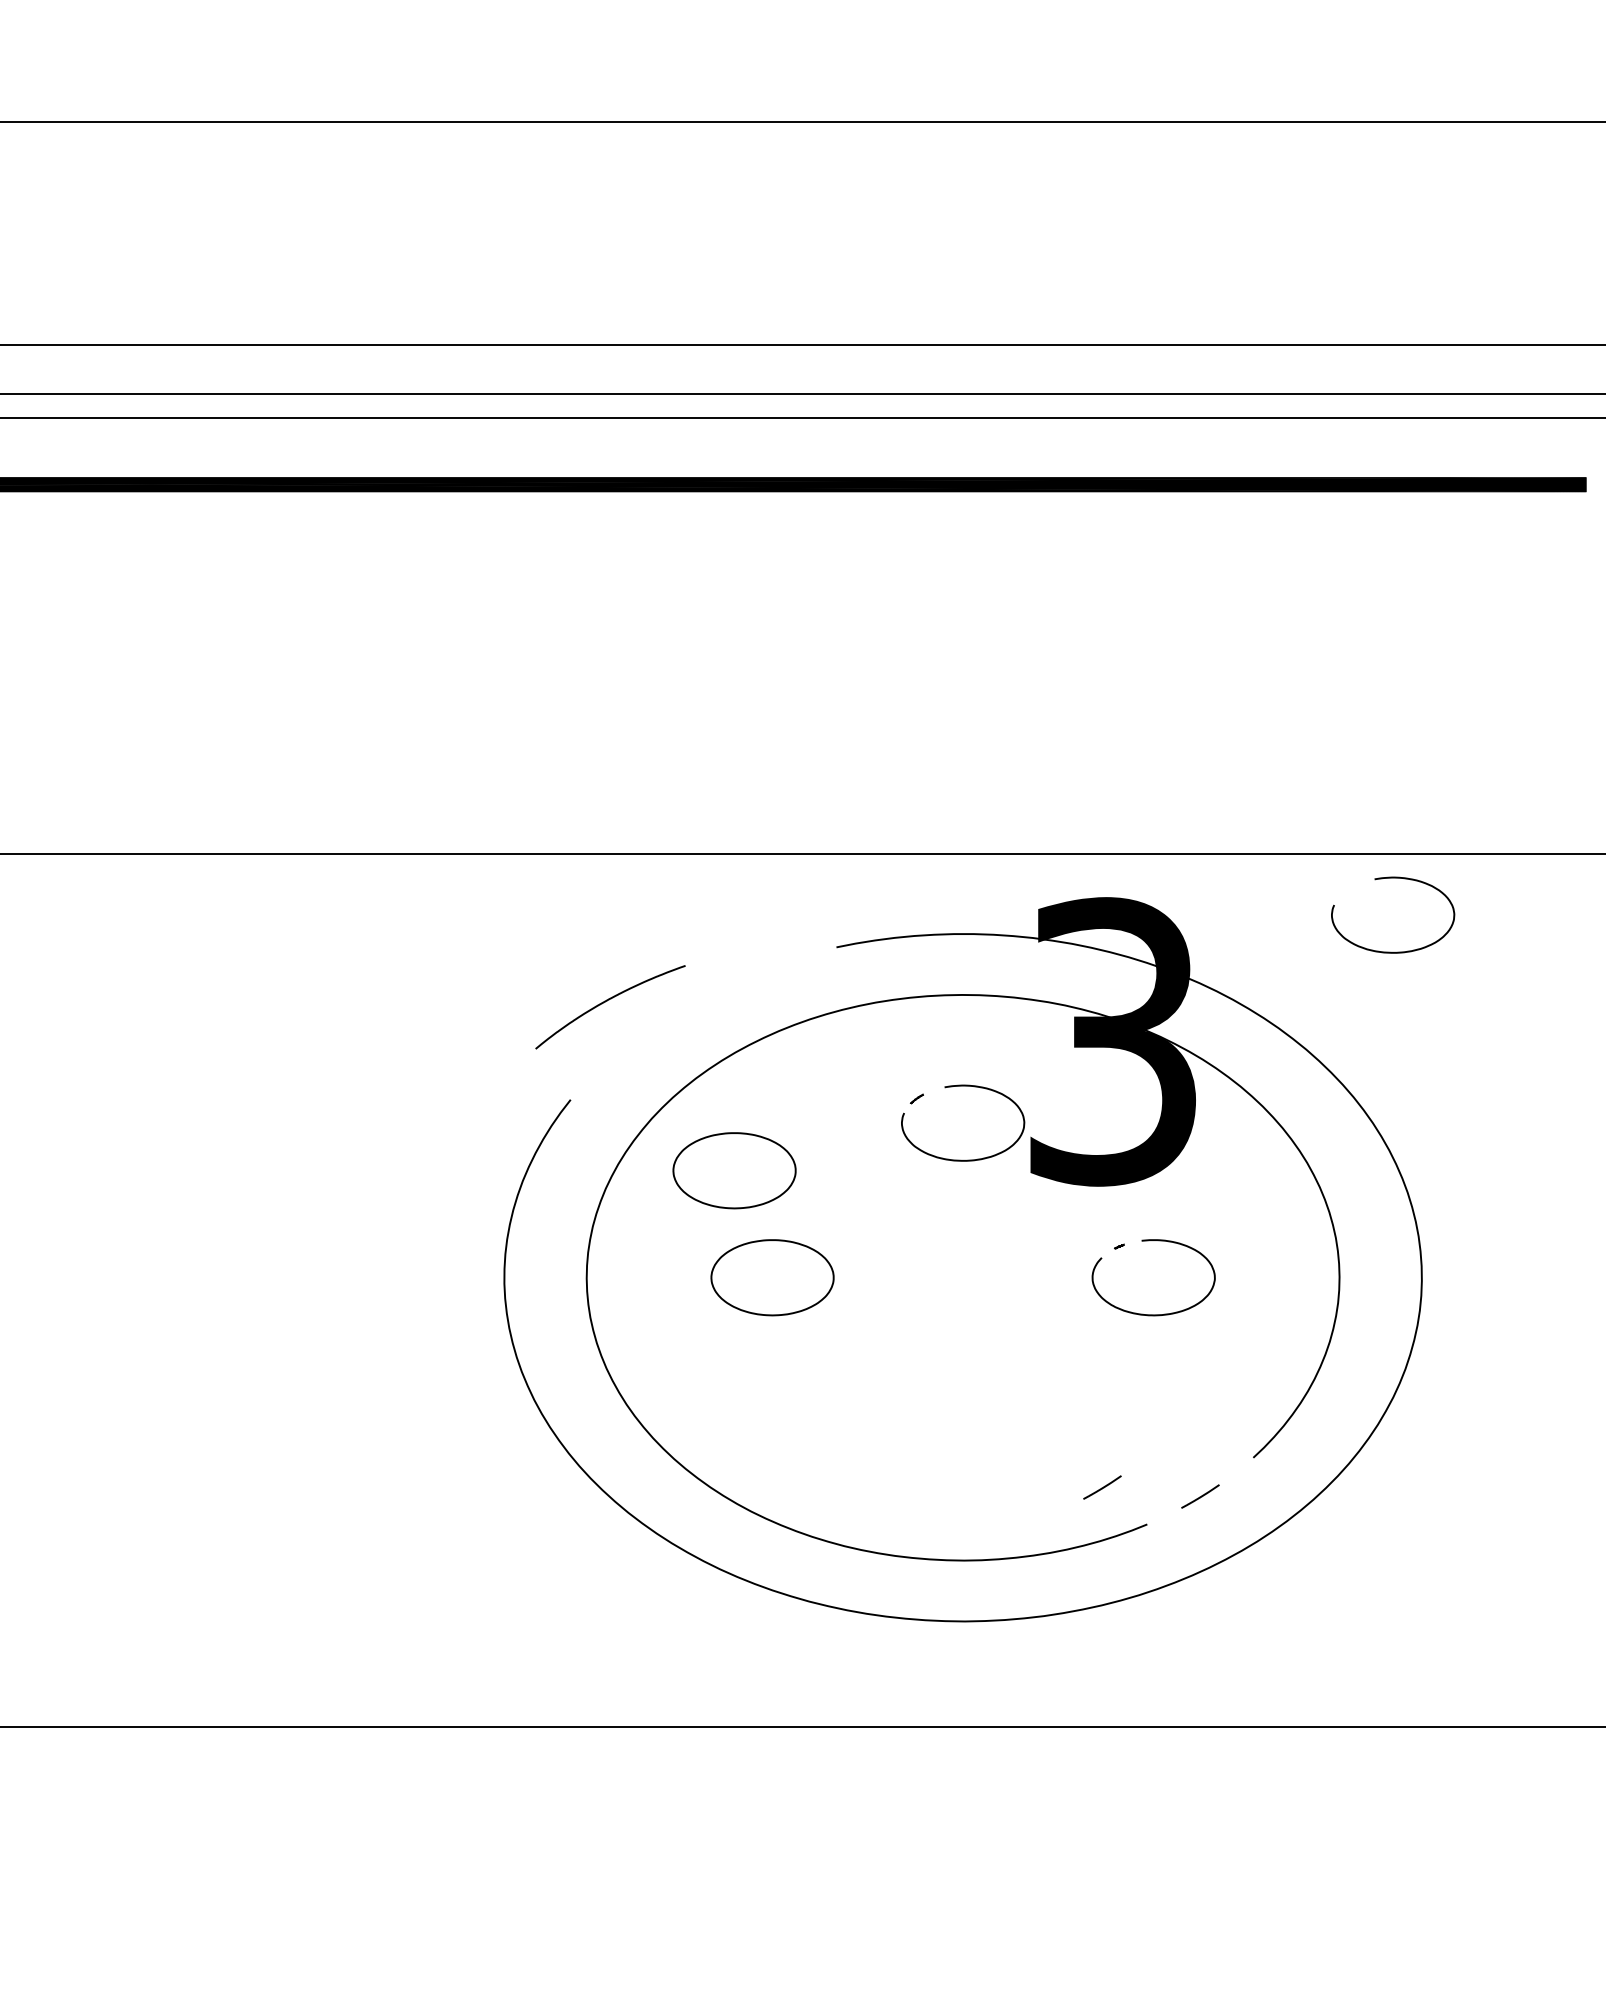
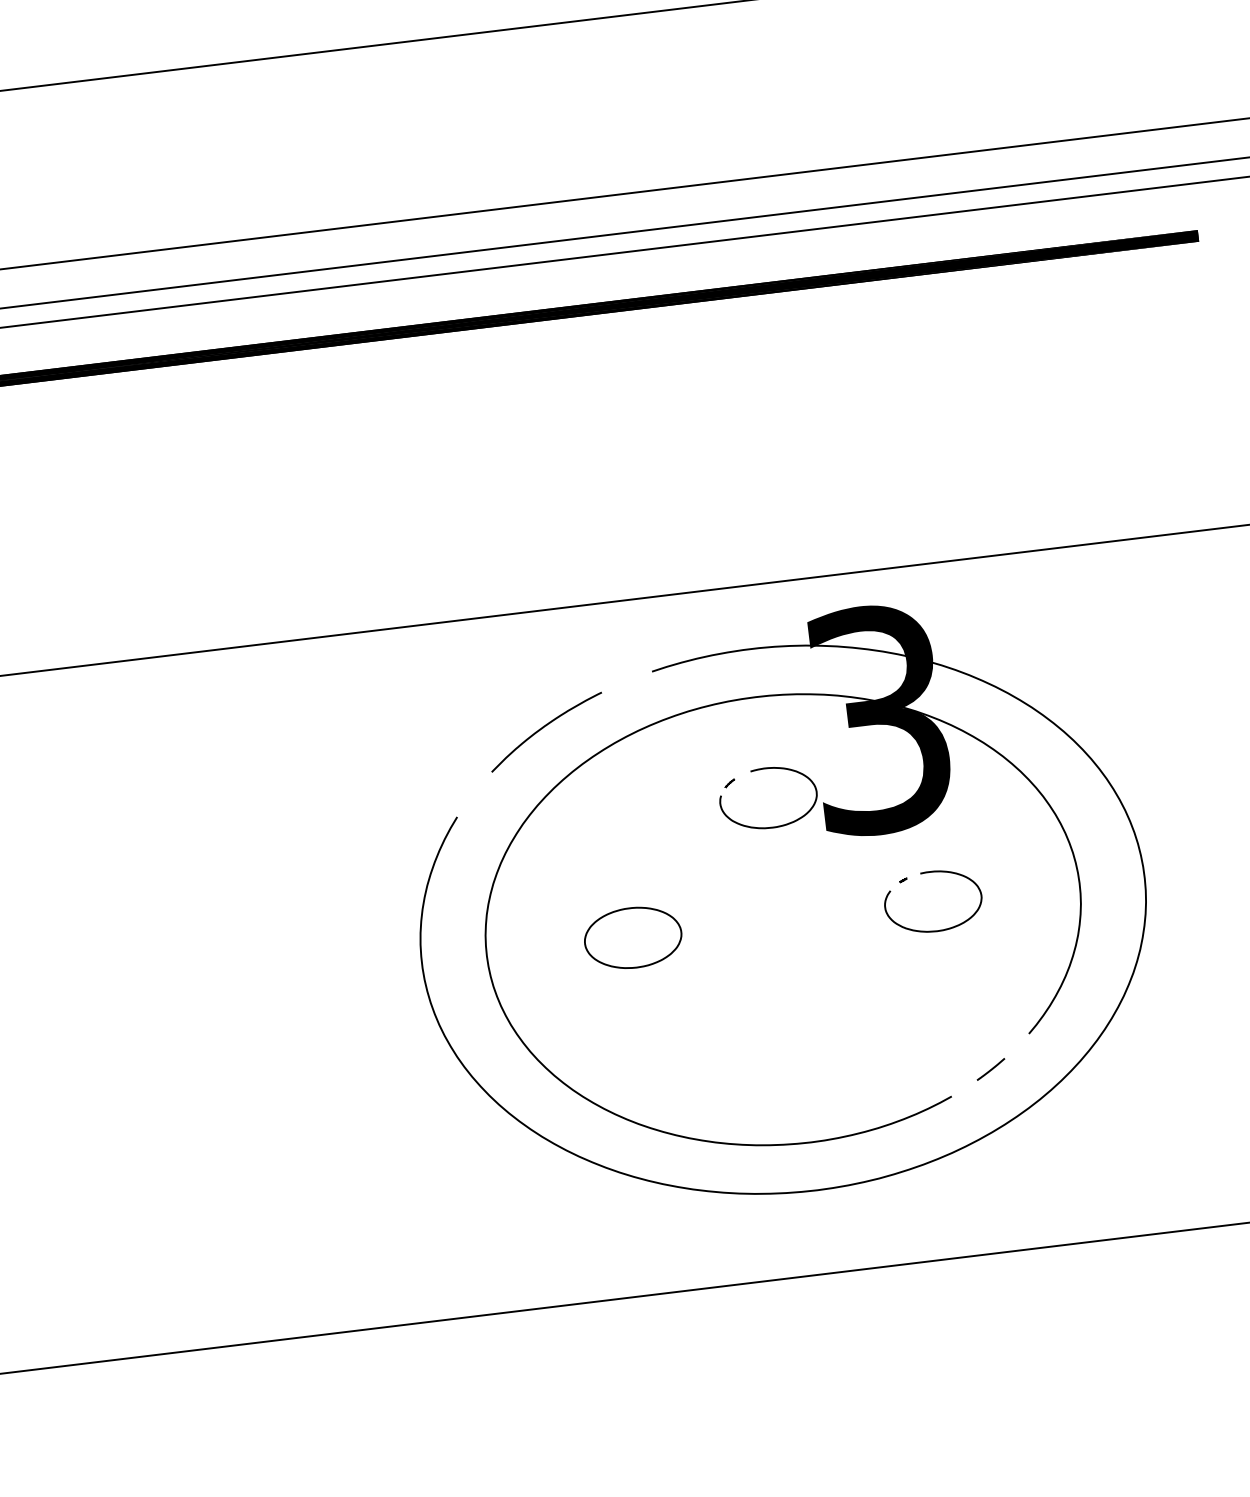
curve: (1393, 878) -> (1084, 564), removed
curve: (607, 1001) -> (543, 728), moved
part: (734, 1170) -> (592, 857), removed
line: (1102, 1487) -> (912, 1071), removed

